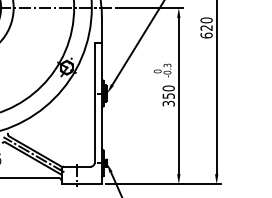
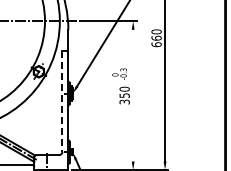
text: (206, 27) -> (156, 37), 620 -> 660
line: (179, 95) -> (133, 95), removed
line: (94, 103) -> (62, 101), solid -> dashed

